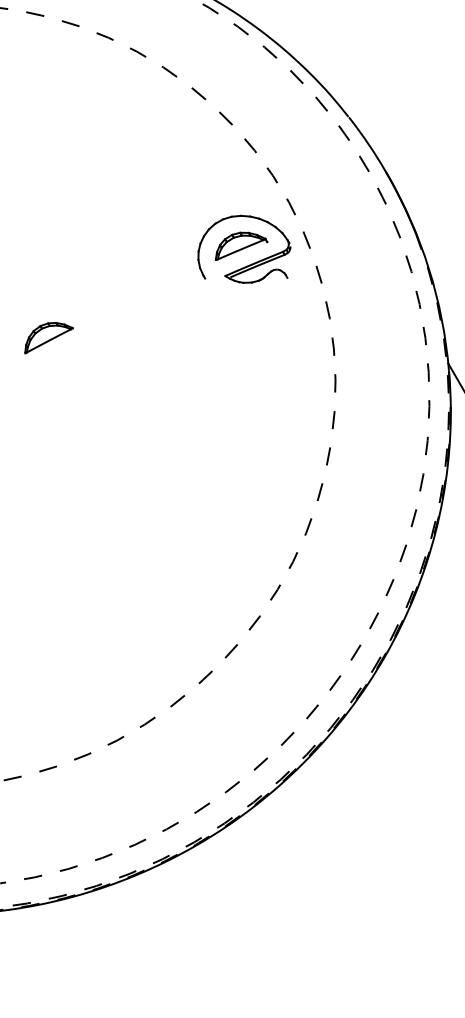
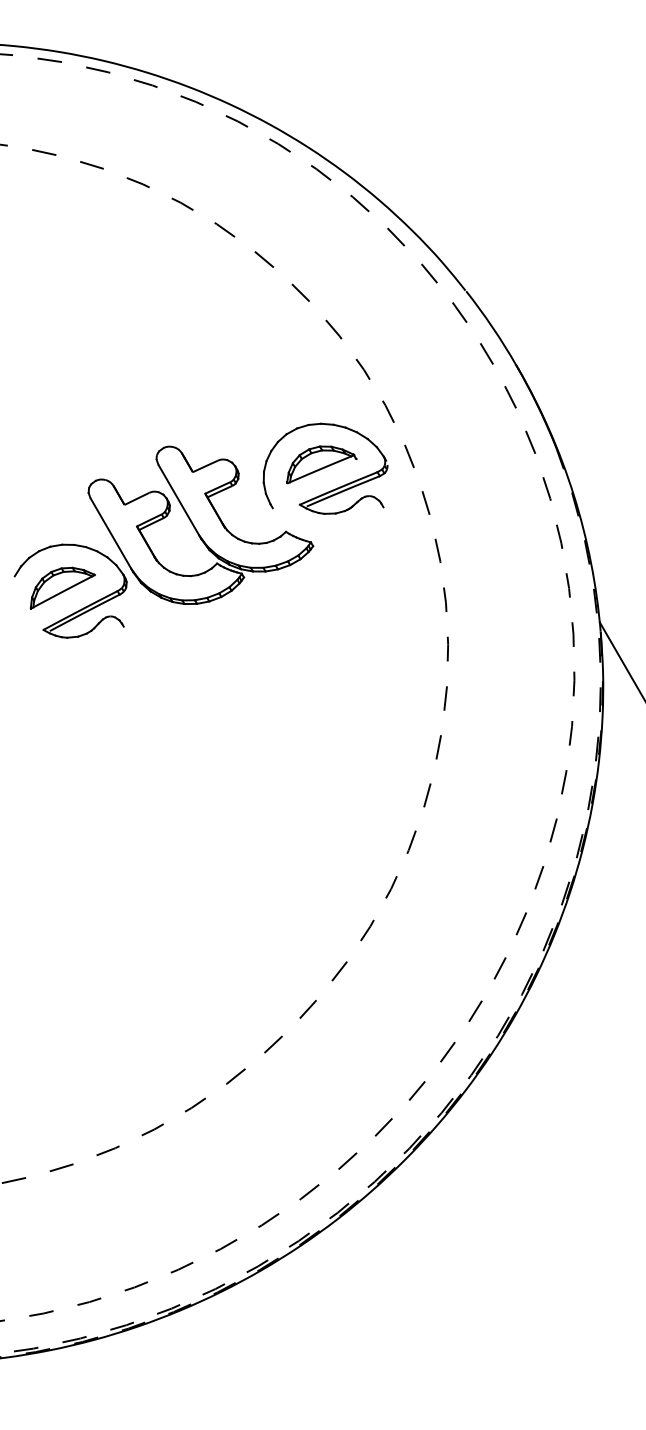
part: (115, 310) -> (152, 550), added

